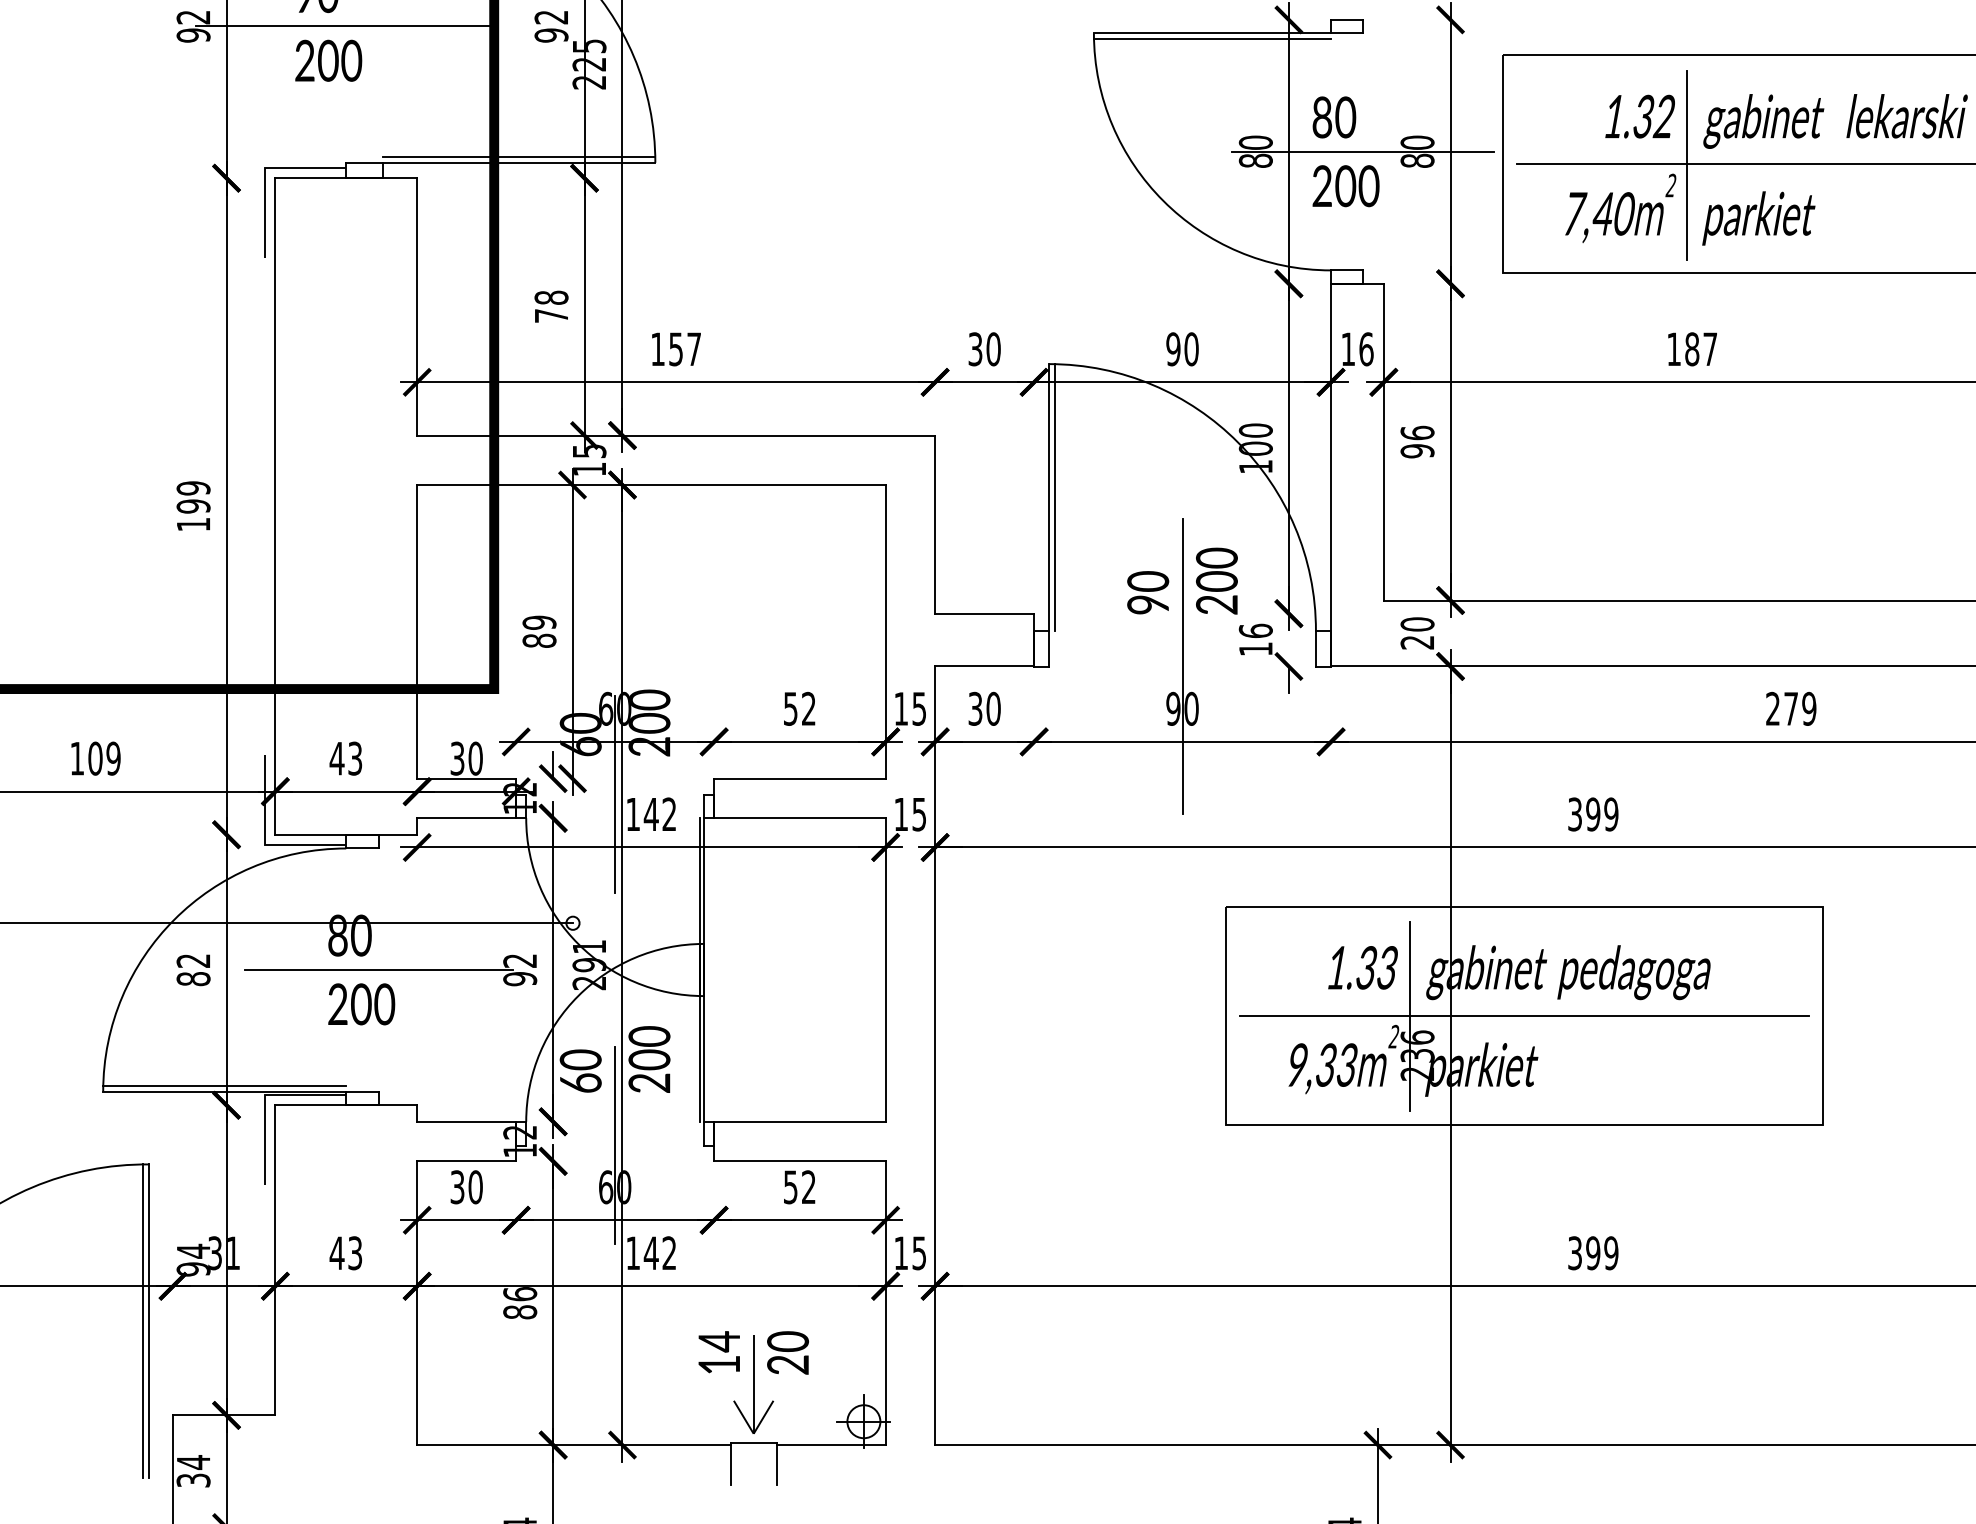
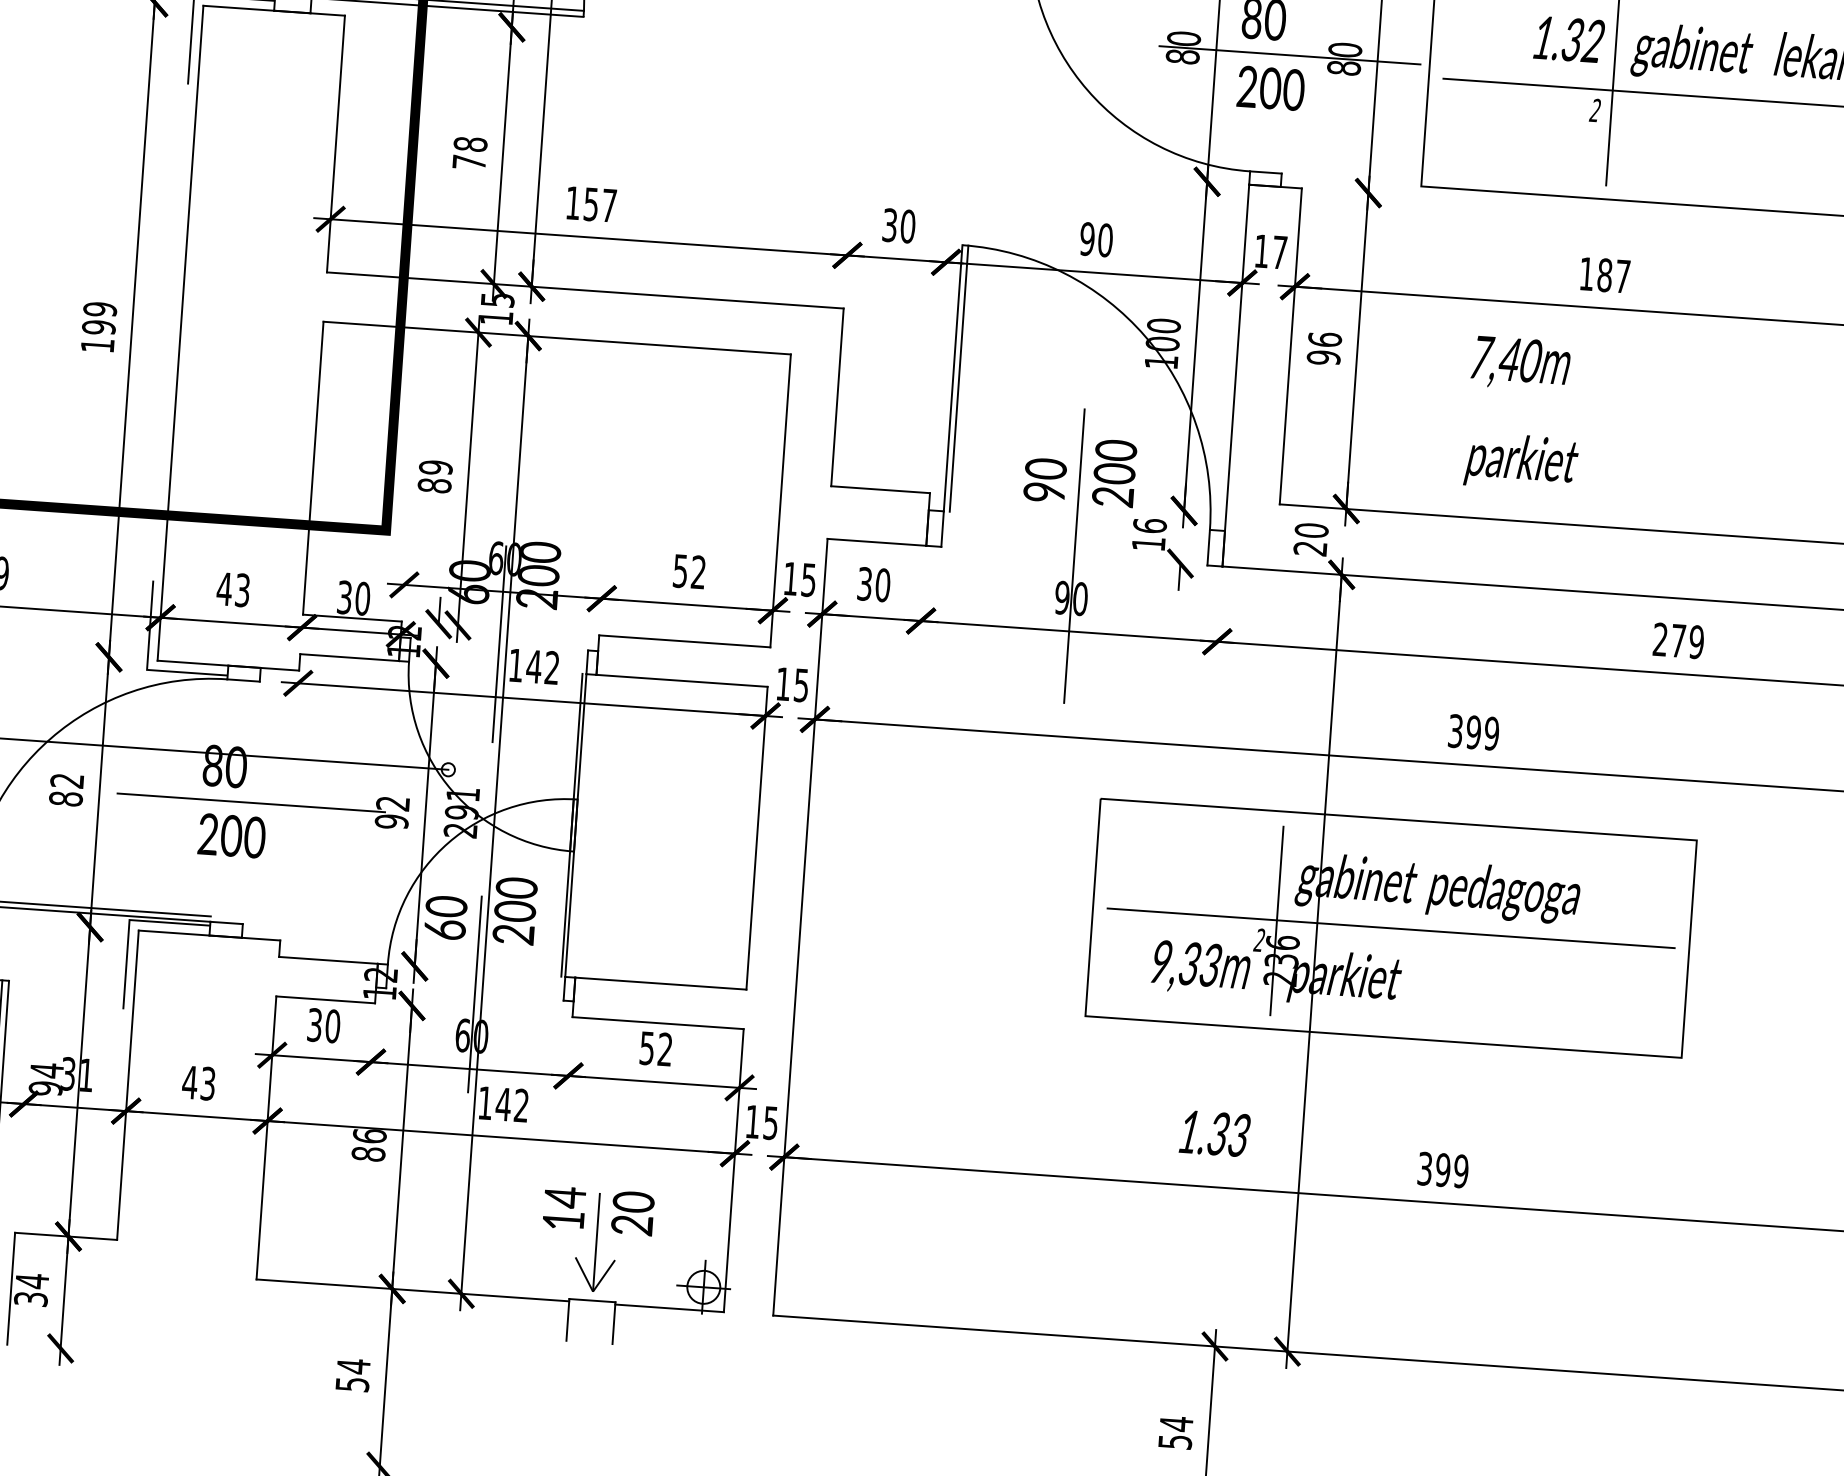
text: (1614, 217) -> (1520, 363), moved
text: (1758, 218) -> (1520, 462), moved
text: (1366, 349) -> (1279, 252), 16 -> 17
text: (1362, 967) -> (1214, 1133), moved

